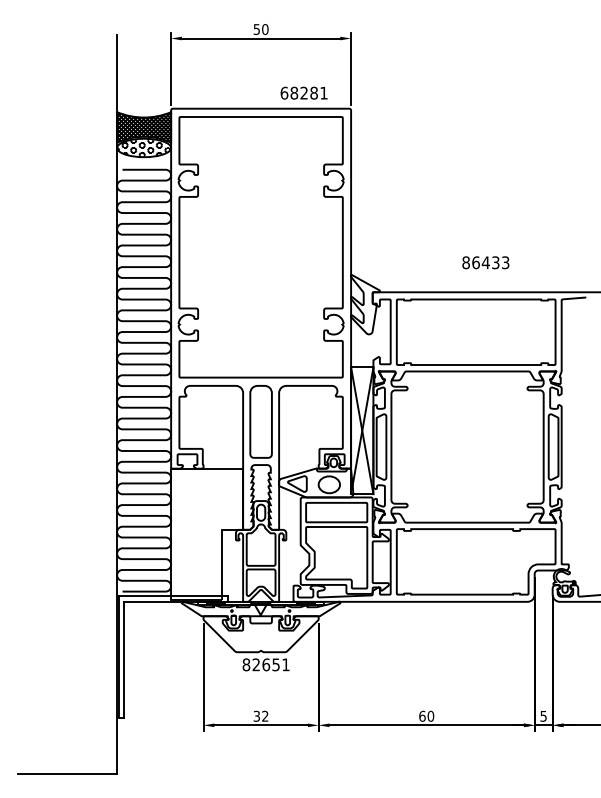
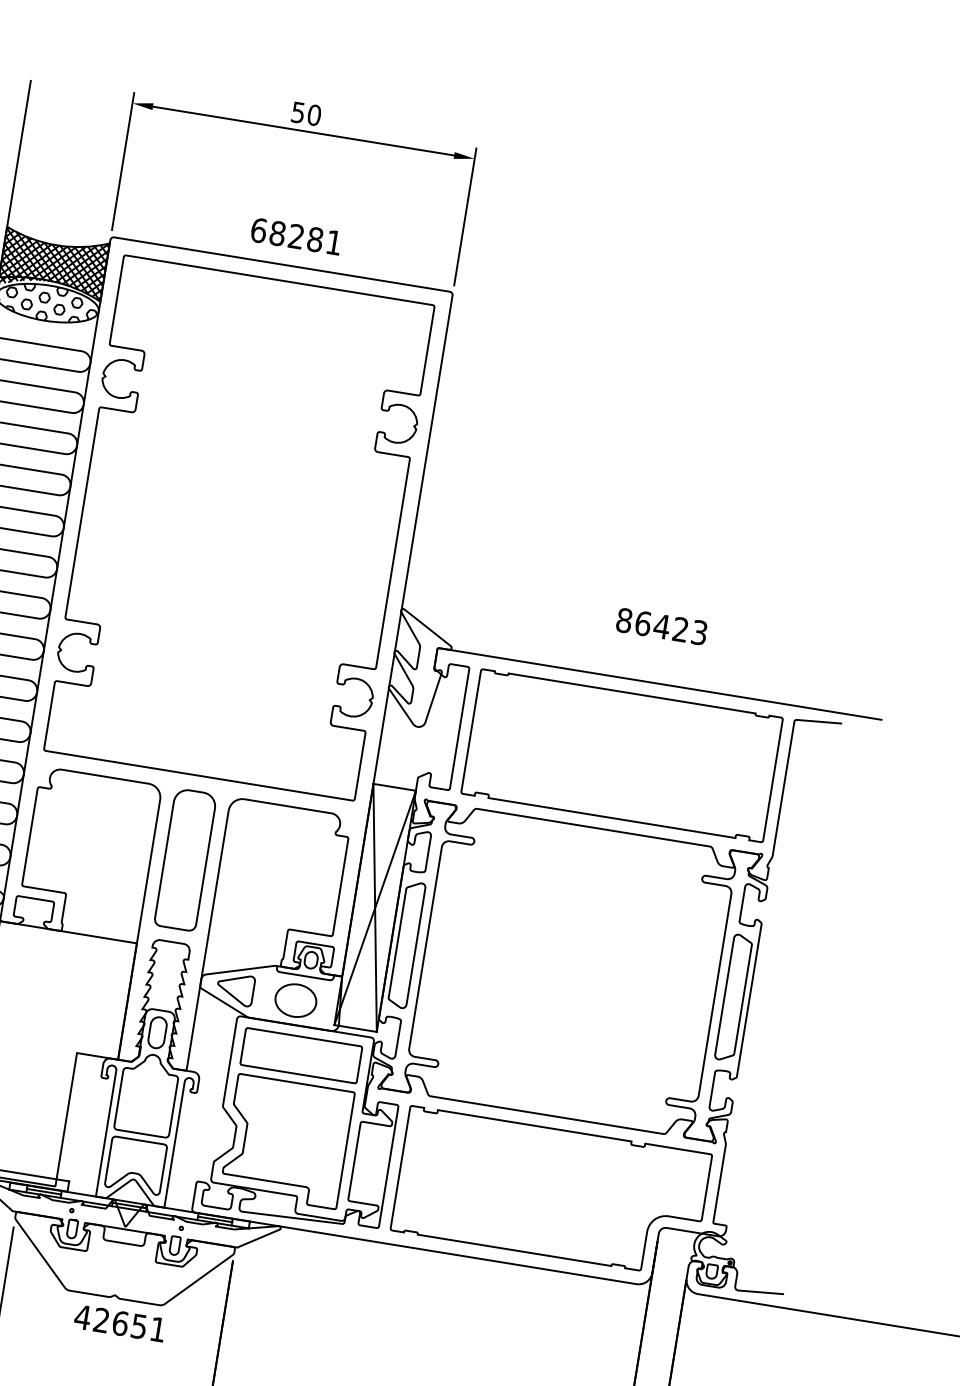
text: (303, 92) -> (295, 235), moved
text: (495, 262) -> (680, 629), 86433 -> 86423
text: (246, 664) -> (83, 1316), 82651 -> 42651

